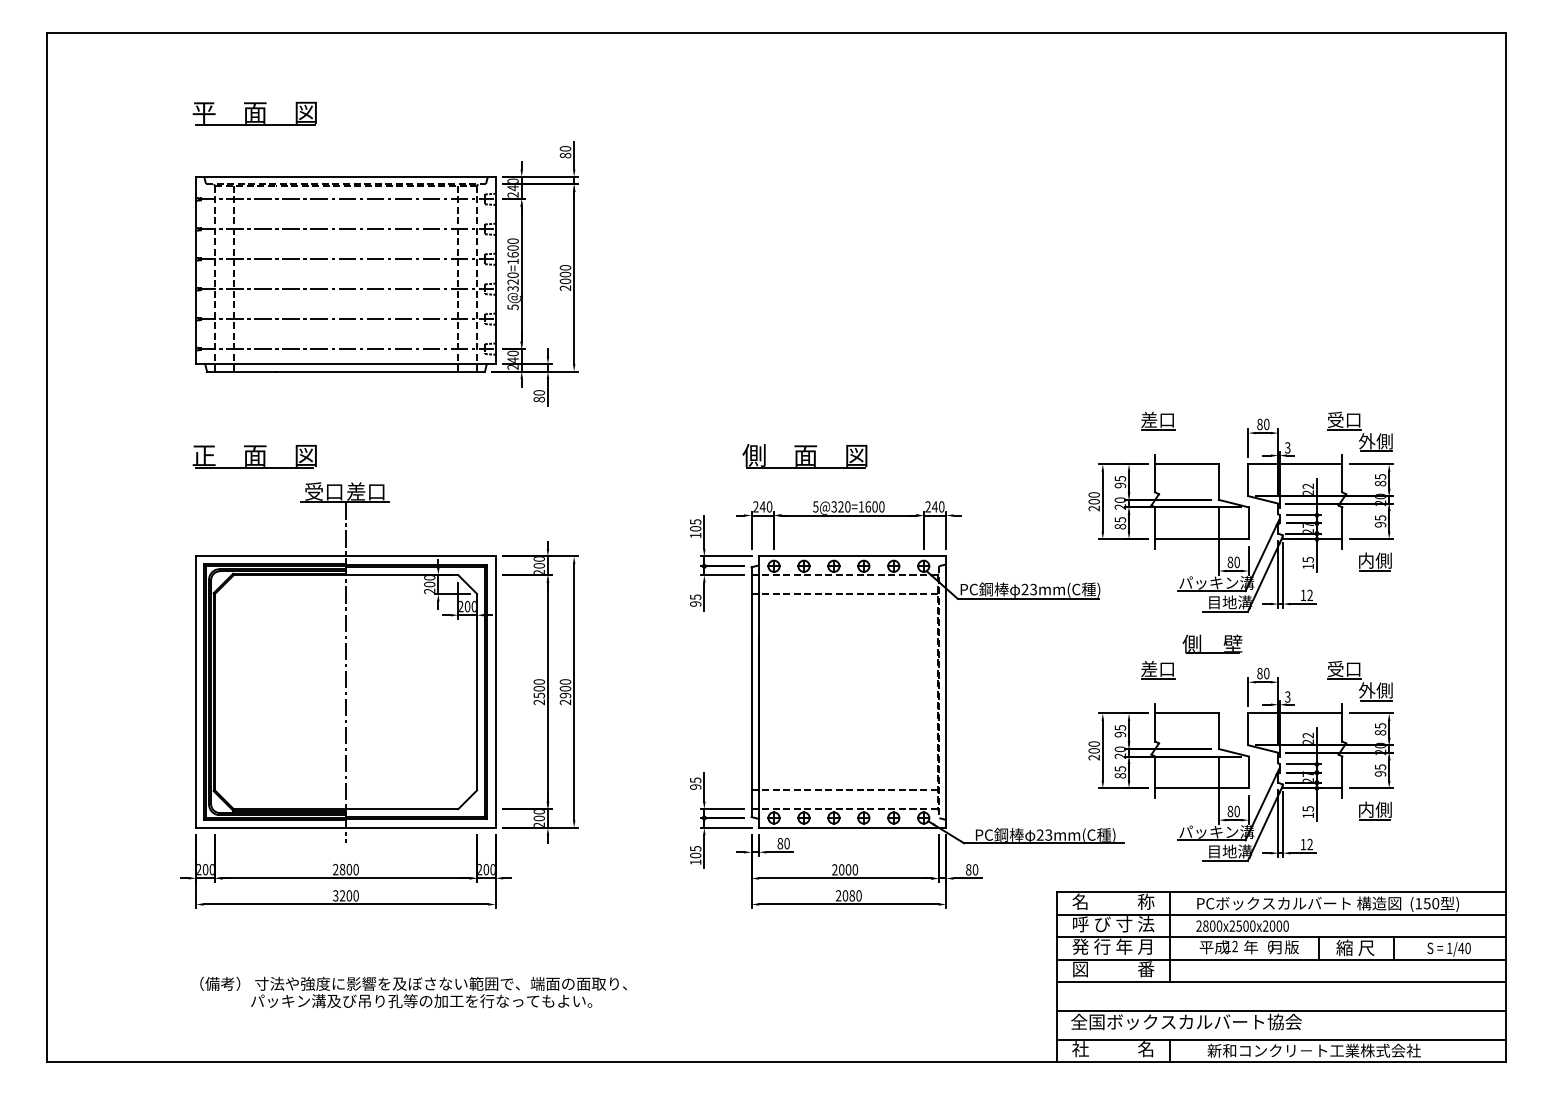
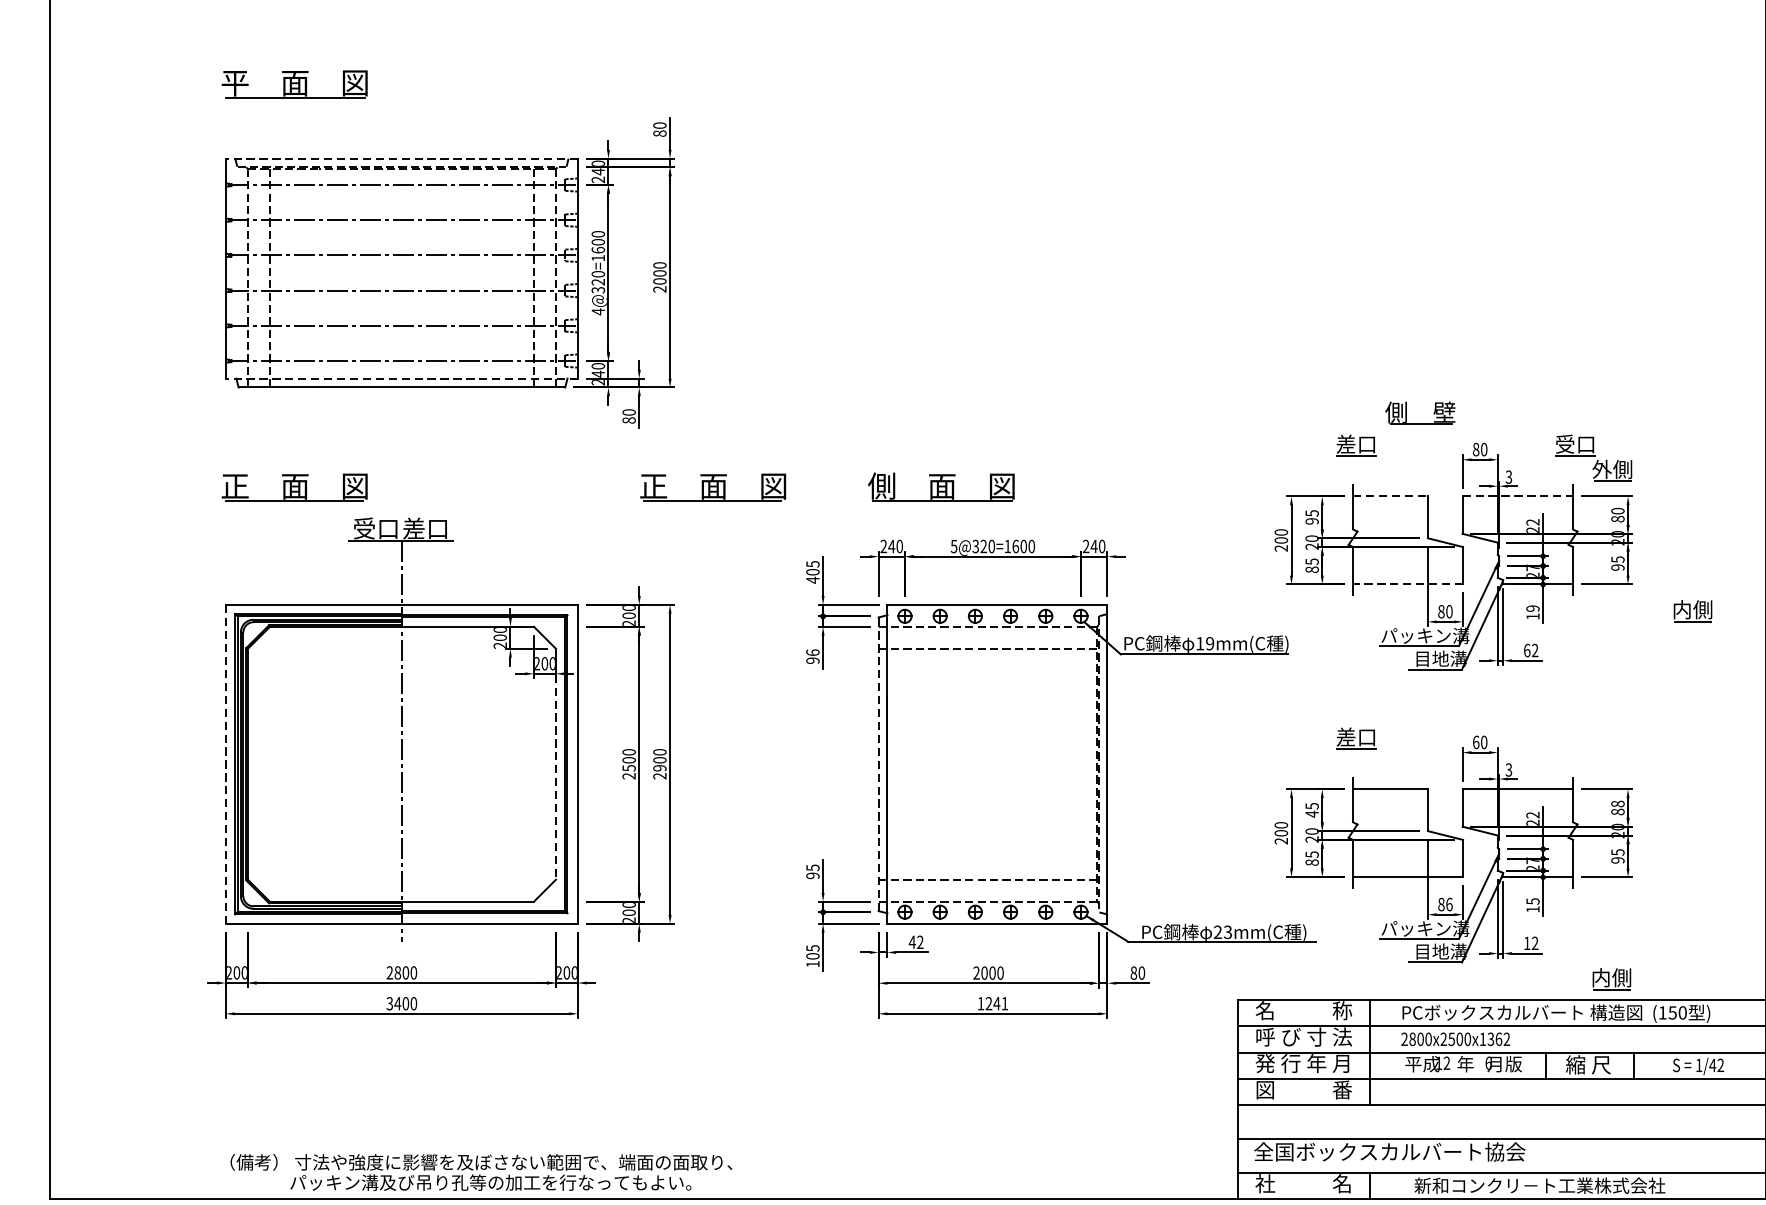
line: (346, 176) -> (402, 158), solid -> dashed
text: (512, 307) -> (597, 312), 5@320=1600 -> 4@320=1600
line: (346, 364) -> (402, 379), solid -> dashed
part: (610, 456) -> (712, 487), added
line: (1187, 464) -> (1391, 496), solid -> dashed
line: (1295, 464) -> (1517, 496), solid -> dashed
text: (1380, 476) -> (1617, 510), 85 -> 80
text: (695, 535) -> (812, 580), 105 -> 405
line: (1202, 539) -> (1408, 584), solid -> dashed
text: (1307, 559) -> (1532, 608), 15 -> 19
part: (1375, 561) -> (1693, 610), moved
text: (1028, 589) -> (1204, 643), 23mm(C -> 19mm(C
text: (1303, 595) -> (1527, 650), 12 -> 62
text: (695, 596) -> (812, 651), 95 -> 96
part: (1212, 652) -> (1420, 422), moved
text: (1259, 673) -> (1475, 742), 80 -> 60
part: (1359, 681) -> (1593, 751), removed
line: (196, 692) -> (226, 764), solid -> dashed
line: (477, 692) -> (556, 764), solid -> dashed
line: (751, 692) -> (878, 764), solid -> dashed
text: (1379, 725) -> (1616, 803), 85 -> 88
text: (1120, 734) -> (1312, 814), 95 -> 45
text: (1237, 810) -> (1449, 903), 80 -> 86
part: (1375, 810) -> (1611, 978), moved
text: (783, 843) -> (916, 942), 80 -> 42
text: (342, 895) -> (397, 1003), 3200 -> 3400
text: (848, 895) -> (992, 1003), 2080 -> 1241
text: (1275, 925) -> (1494, 1038), 2800x2500x2000 -> 2800x2500x1362
text: (1467, 948) -> (1720, 1065), 1/40 -> 1/42
text: (413, 992) -> (481, 1172), moved

